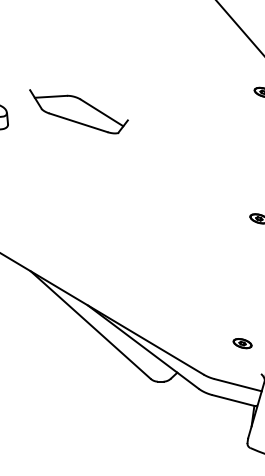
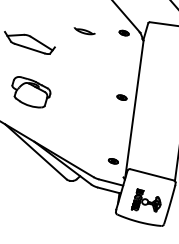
part: (185, 89) -> (84, 31), added
part: (82, 208) -> (31, 92), added

